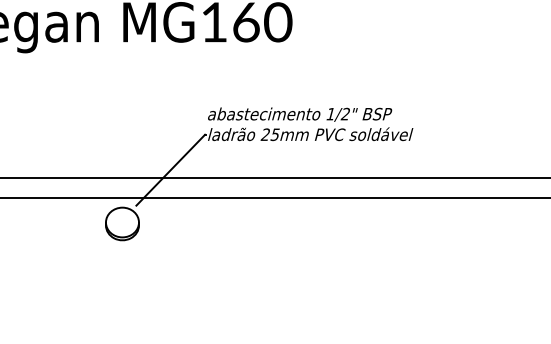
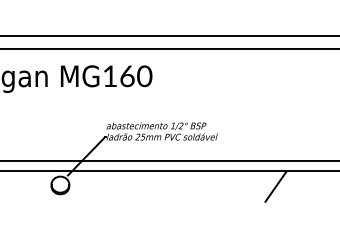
line: (519, 225) -> (275, 186), added

